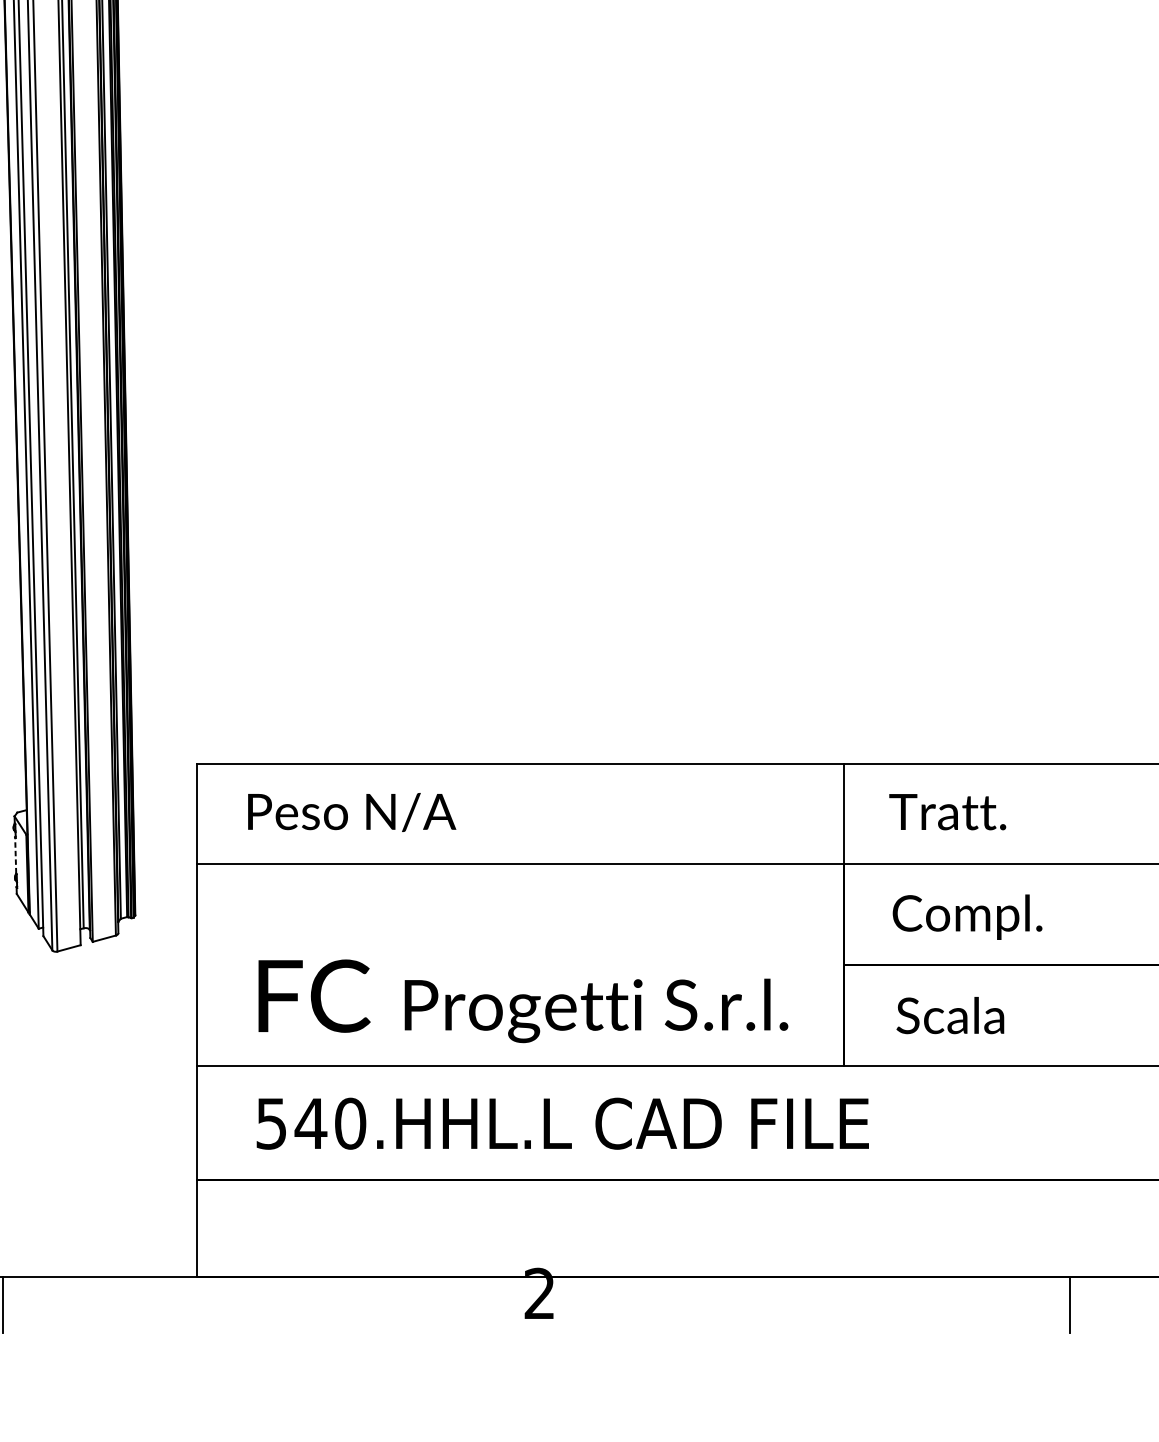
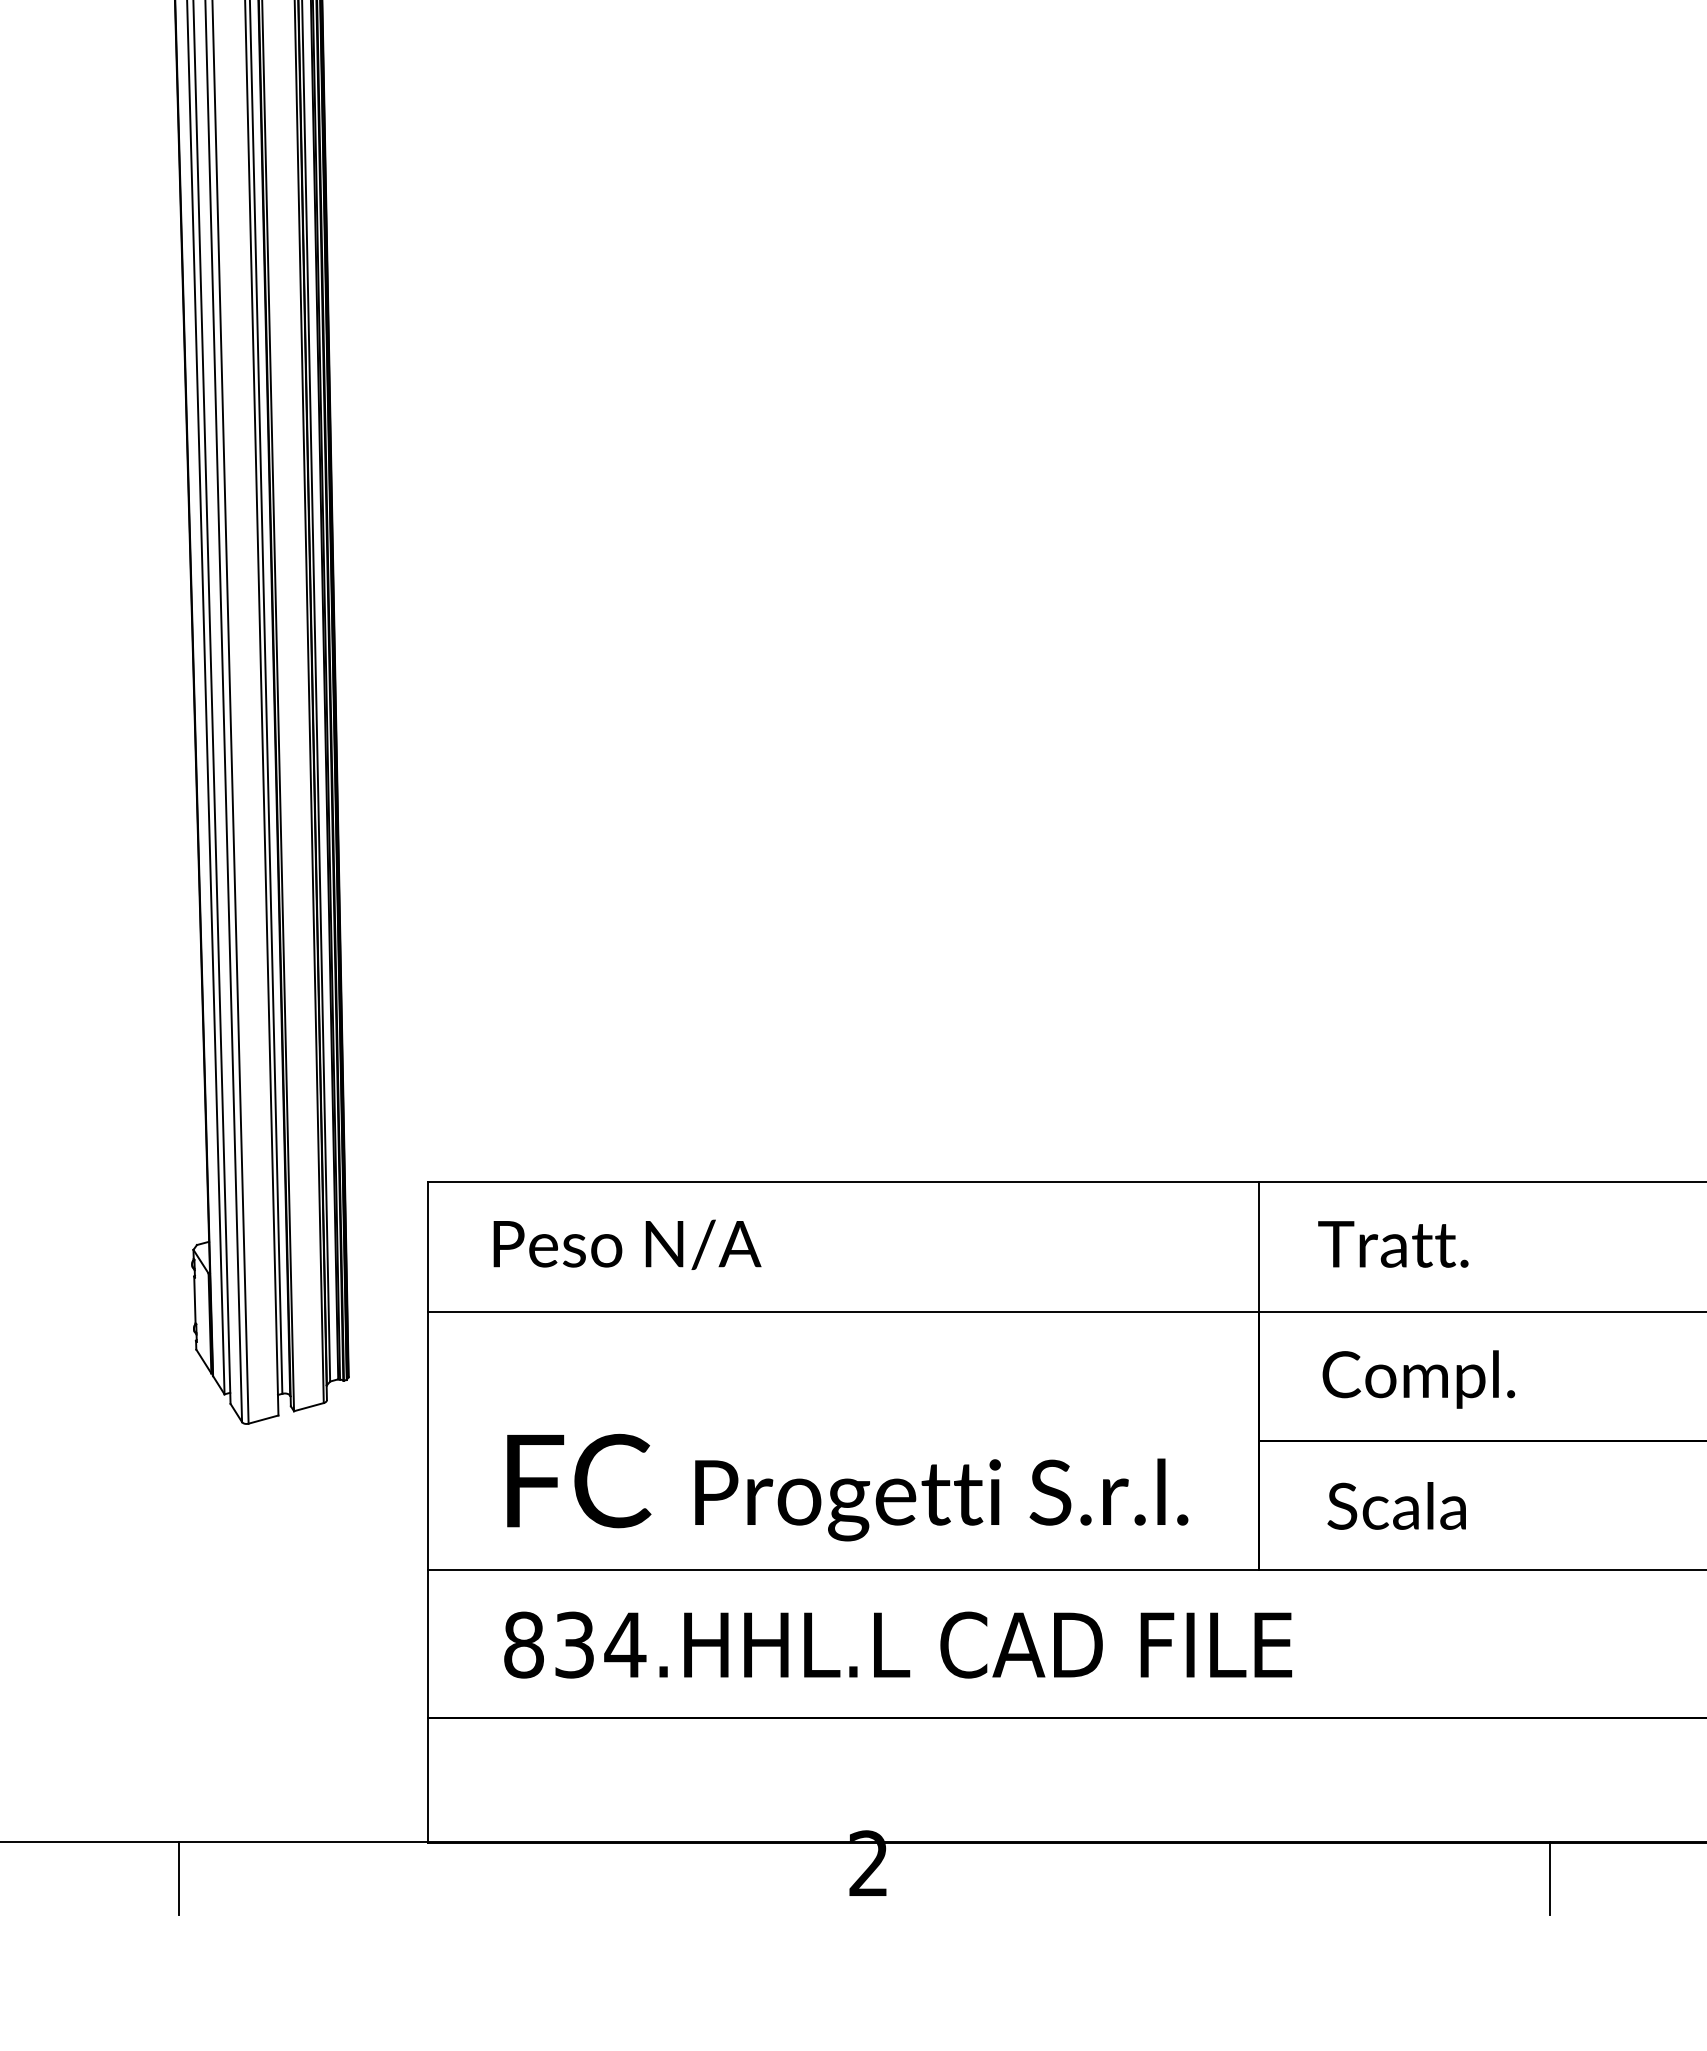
line: (15, 854) -> (194, 1299), dashed -> solid
text: (311, 1123) -> (575, 1644), 540.HHL.L -> 834.HHL.L

